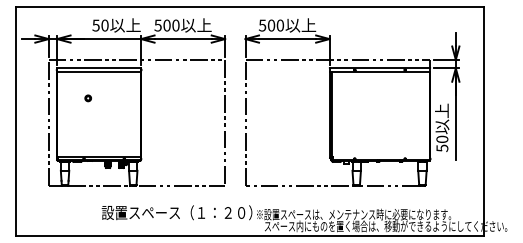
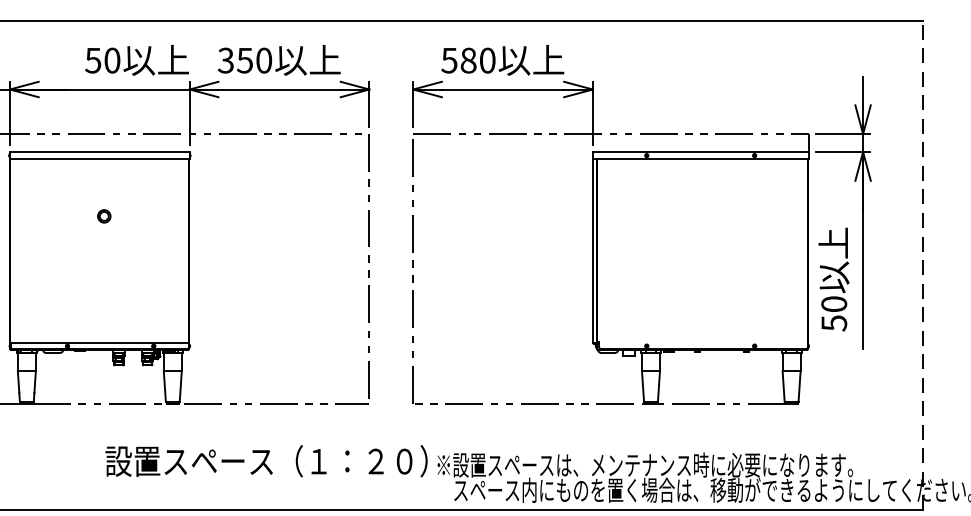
text: (162, 25) -> (235, 60), 500 -> 350
text: (271, 25) -> (468, 60), 500 -> 580
part: (87, 98) -> (102, 216), moved
line: (483, 121) -> (922, 265), solid -> dashed

